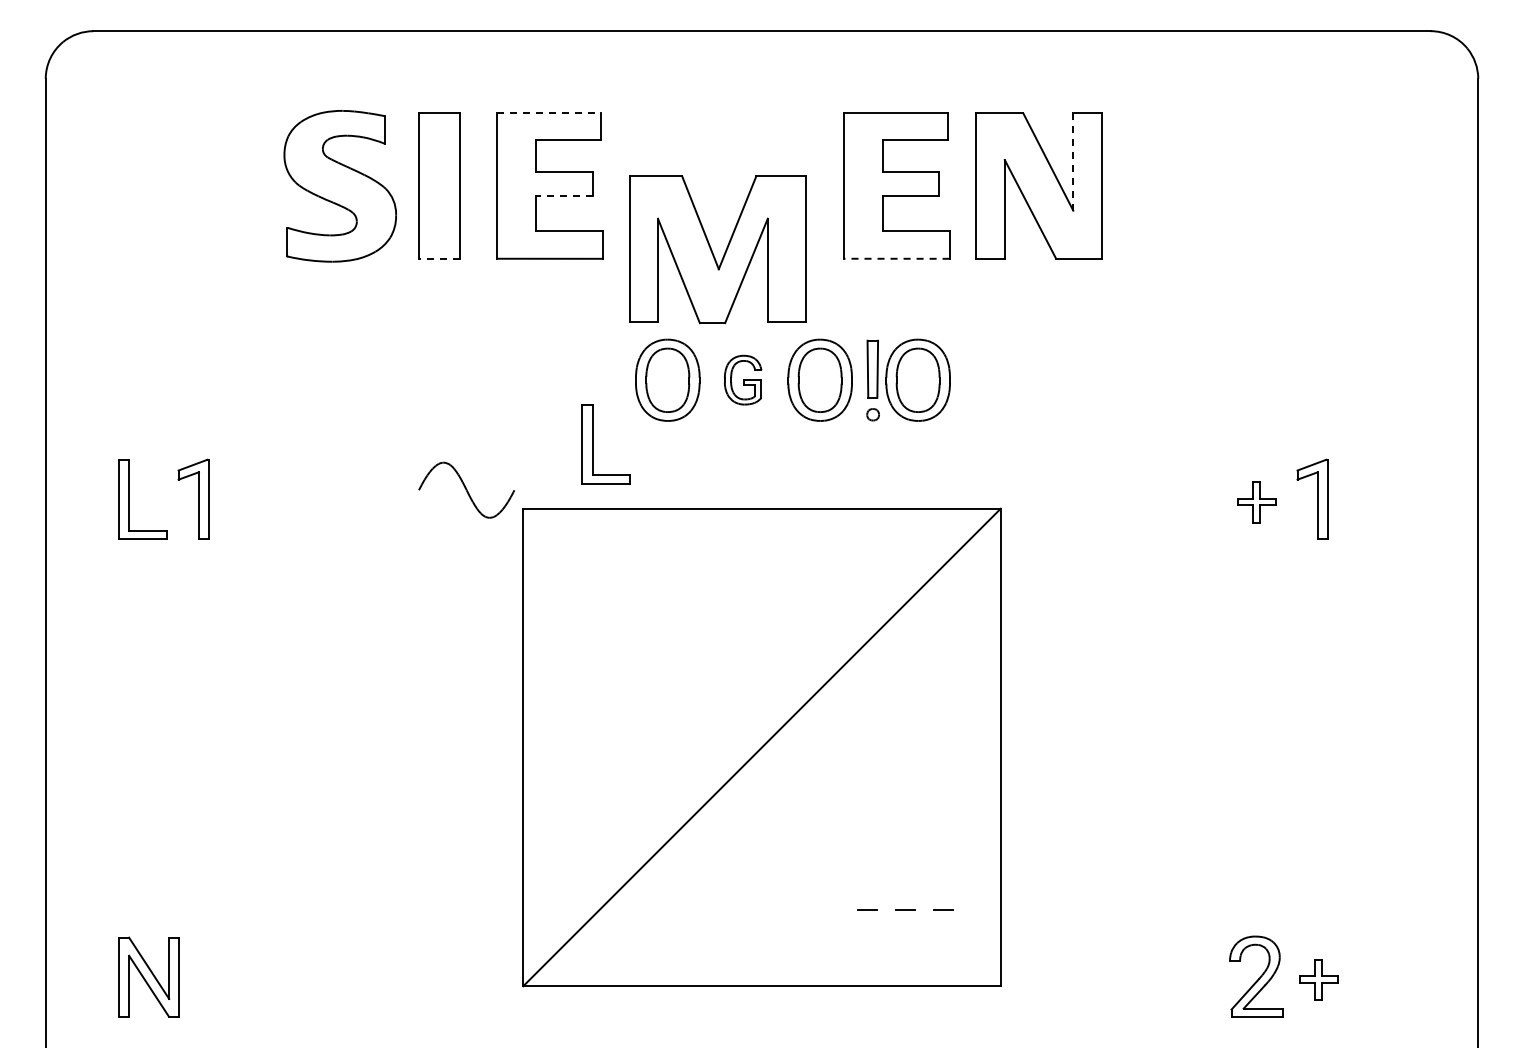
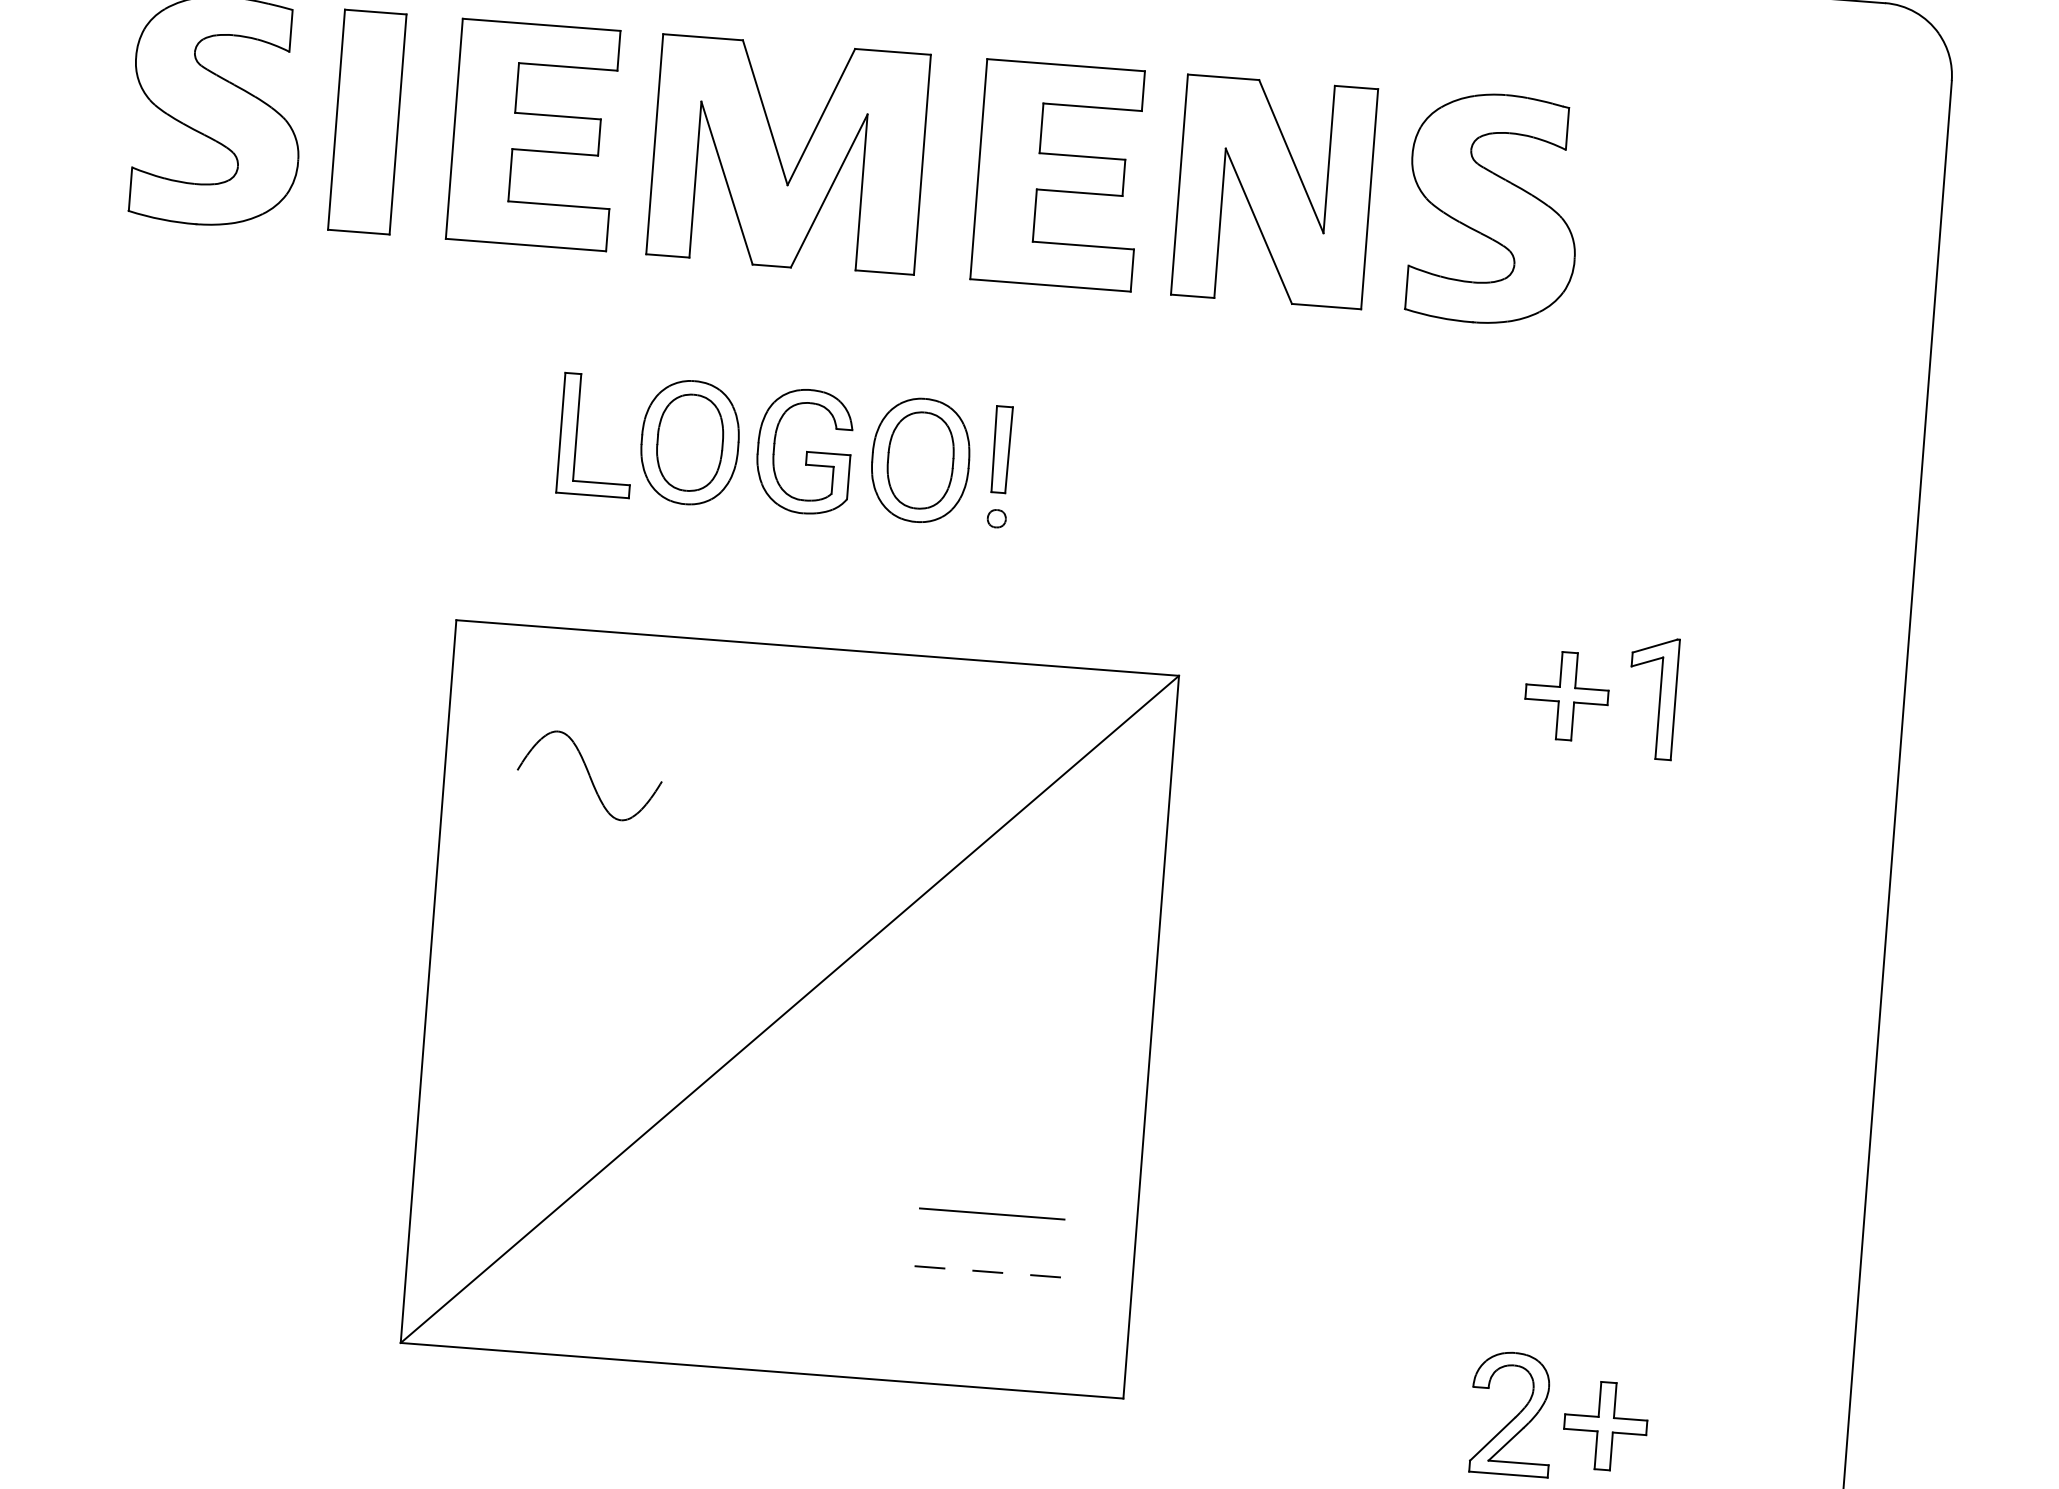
line: (549, 113) -> (542, 25), dashed -> solid
line: (1073, 162) -> (1329, 160), dashed -> solid
part: (1183, 185) -> (1493, 207), added
line: (564, 196) -> (555, 152), dashed -> solid
part: (717, 249) -> (787, 155), moved
line: (439, 258) -> (358, 231), dashed -> solid
line: (896, 258) -> (1050, 284), dashed -> solid
part: (742, 379) -> (803, 450), size x1.67
part: (917, 379) -> (1068, 470), removed
part: (593, 444) -> (577, 434), moved
part: (466, 489) -> (589, 774), moved
part: (1256, 502) -> (1566, 696), size x1.43
line: (904, 871) -> (991, 1213), added
part: (1318, 979) -> (1605, 1425), size x1.43

